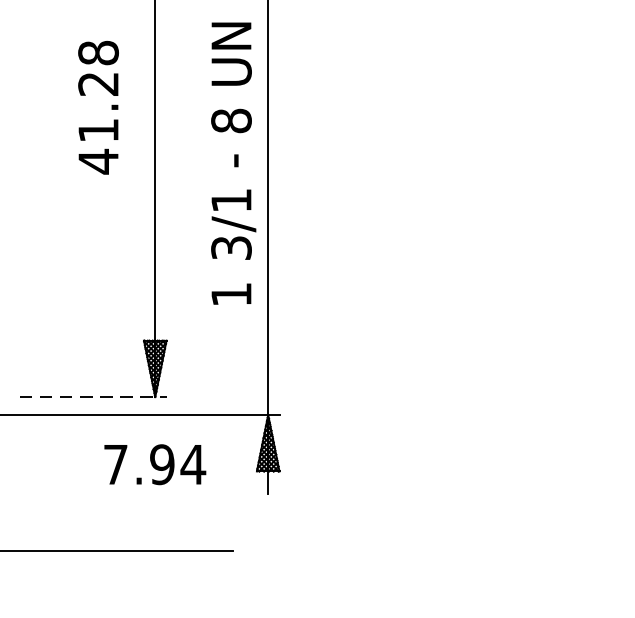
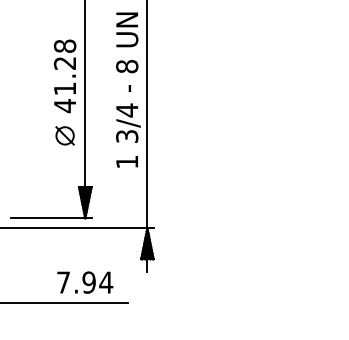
text: (99, 108) -> (65, 76), moved
text: (232, 200) -> (127, 110), 3/1 -> 3/4
part: (117, 246) -> (64, 135), added
line: (93, 397) -> (51, 218), dashed -> solid
text: (155, 464) -> (85, 282), moved

